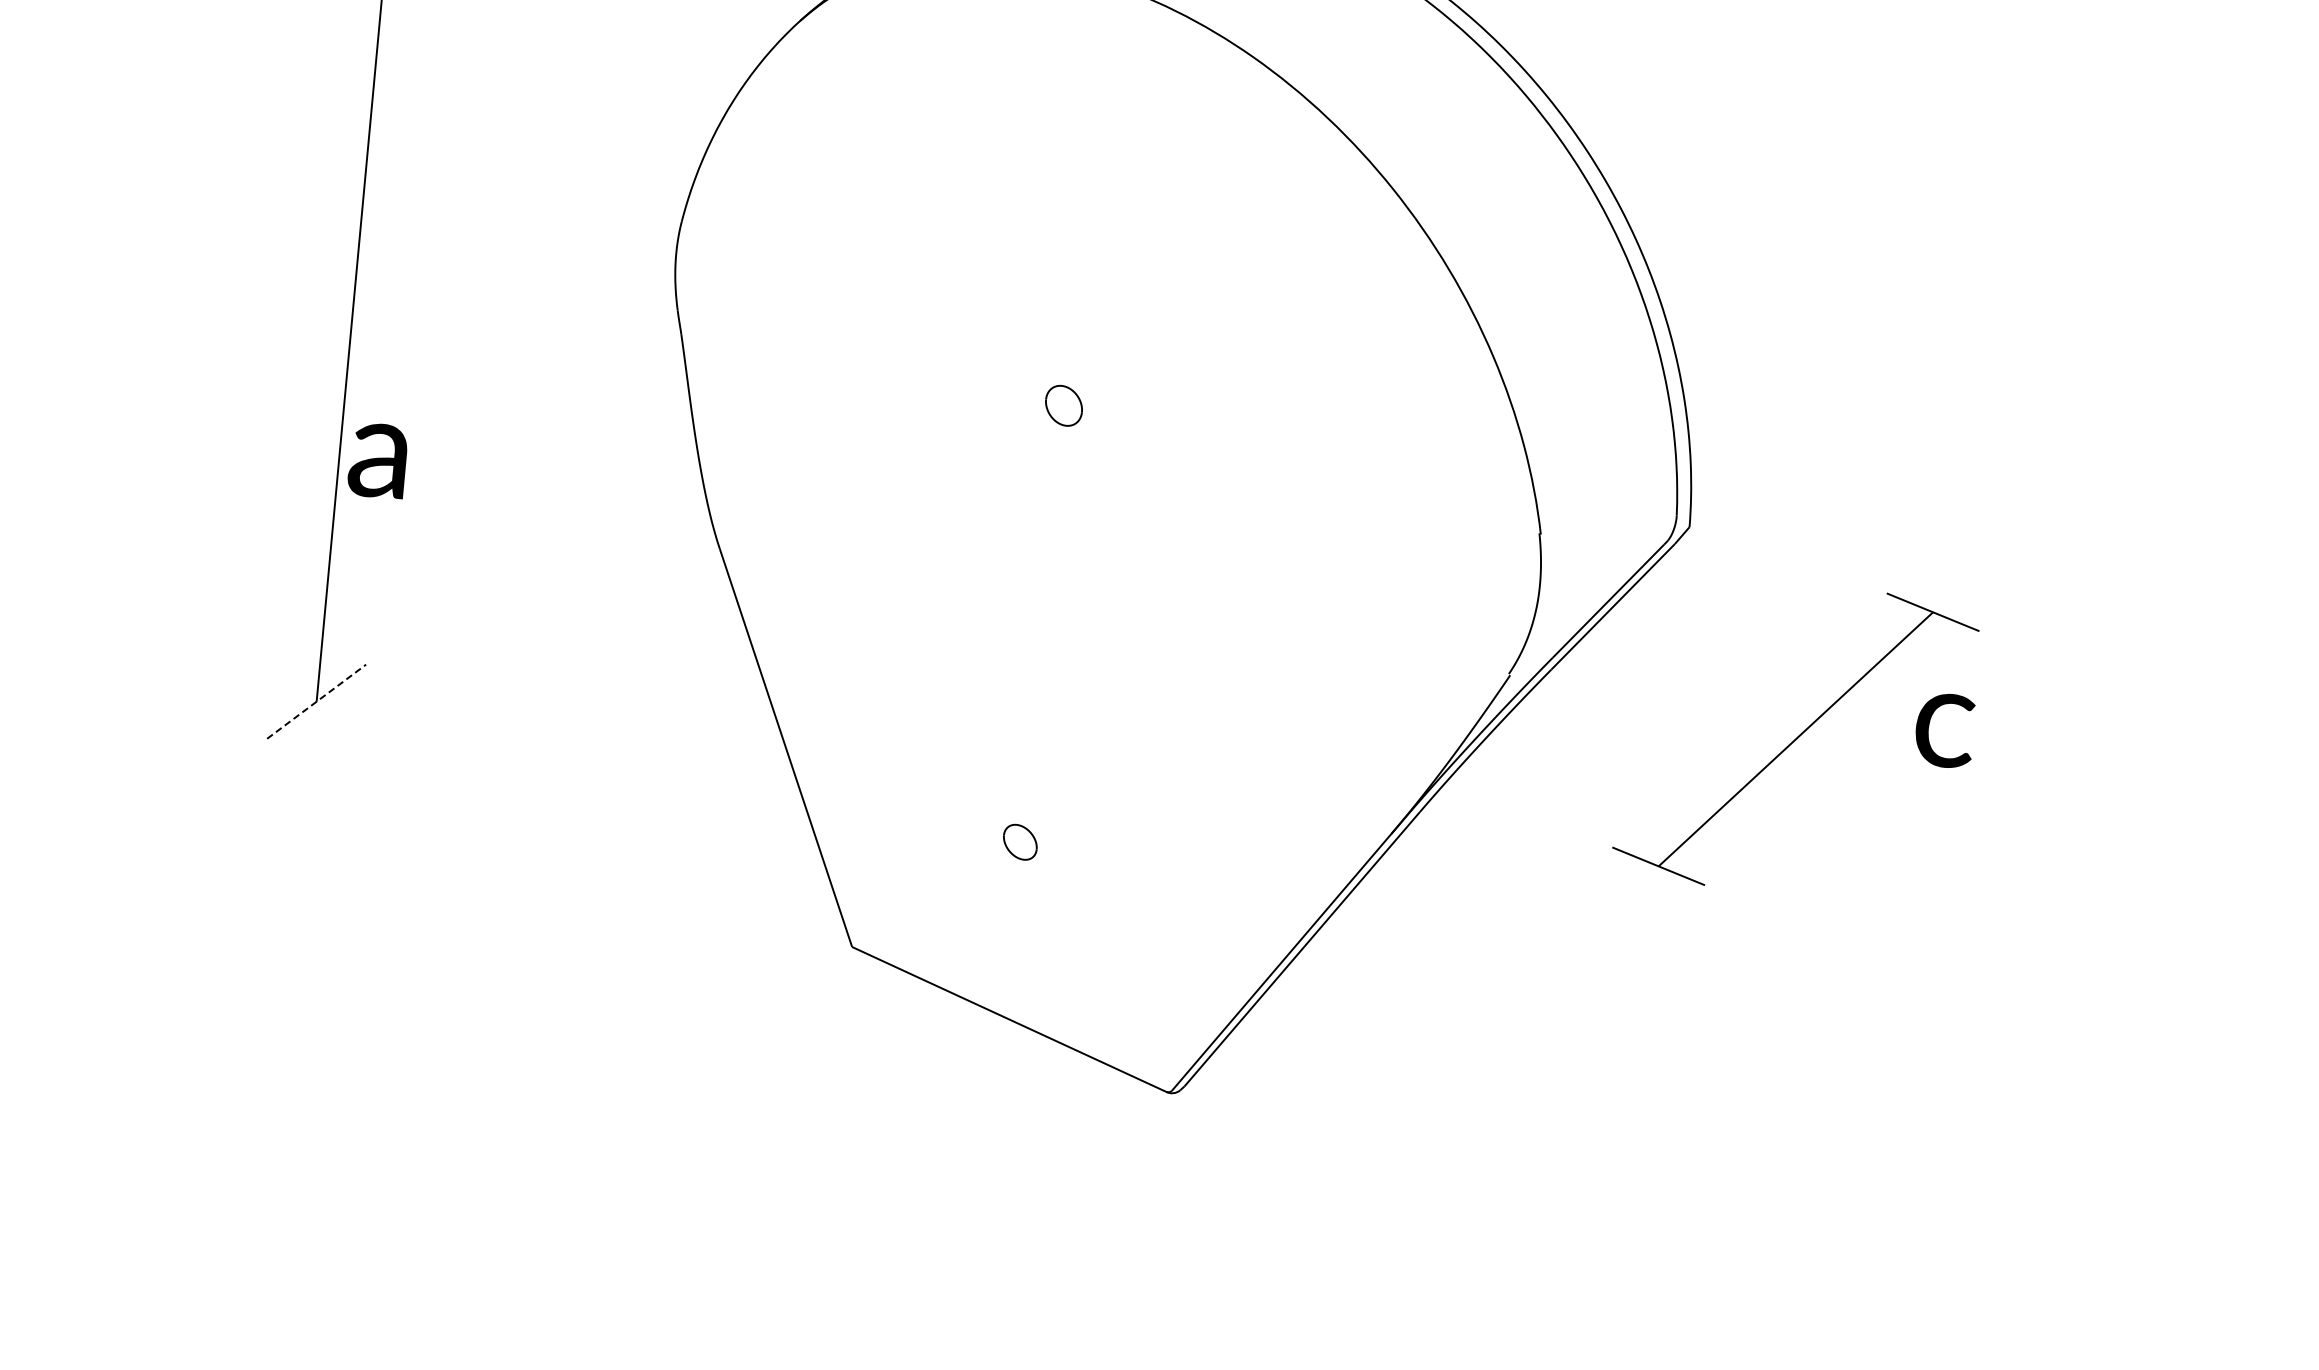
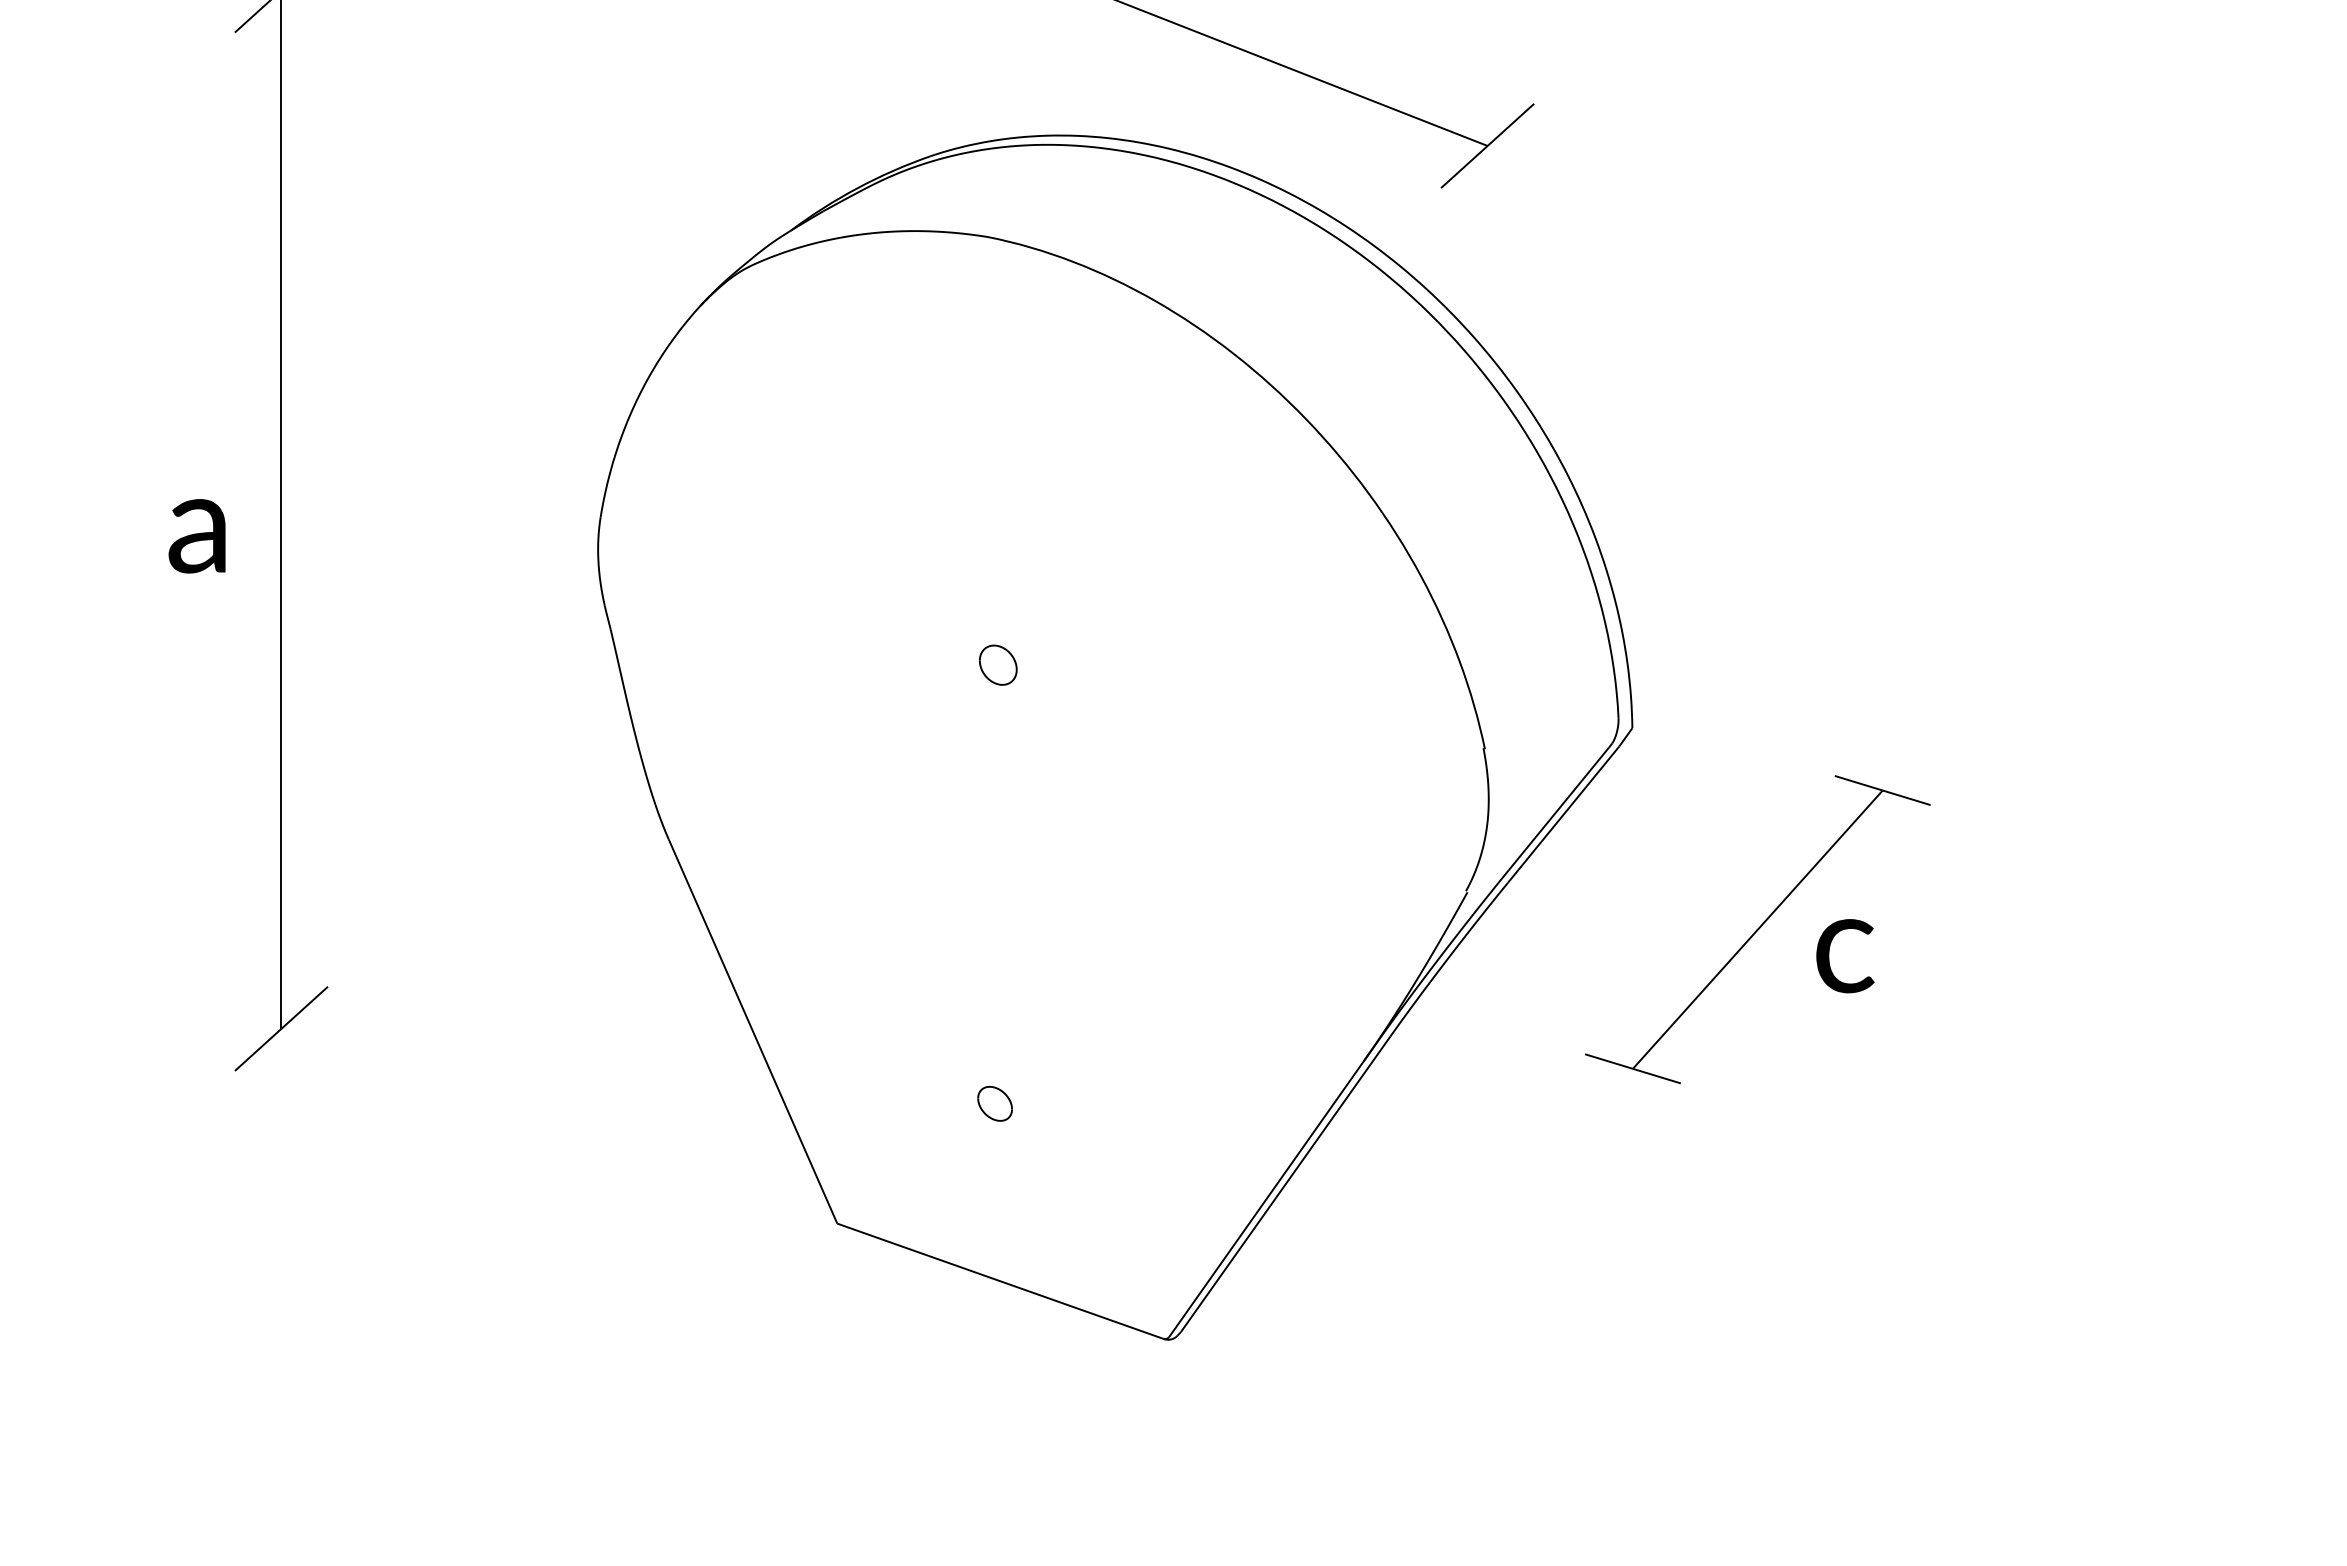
text: (377, 460) -> (196, 536), moved
line: (316, 701) -> (281, 1028), dashed -> solid
text: (1944, 730) -> (1845, 956), moved

